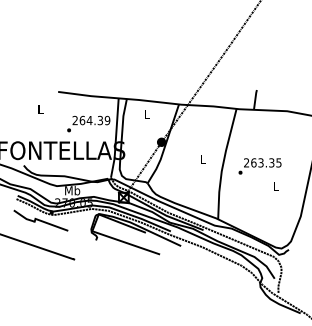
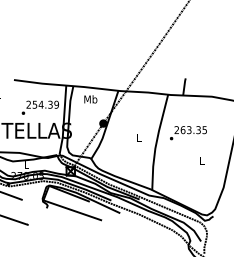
text: (146, 114) -> (90, 99), L -> Mb
text: (82, 120) -> (35, 104), 264.39 -> 254.39
text: (259, 166) -> (187, 133), moved
text: (72, 190) -> (26, 165), Mb -> L

